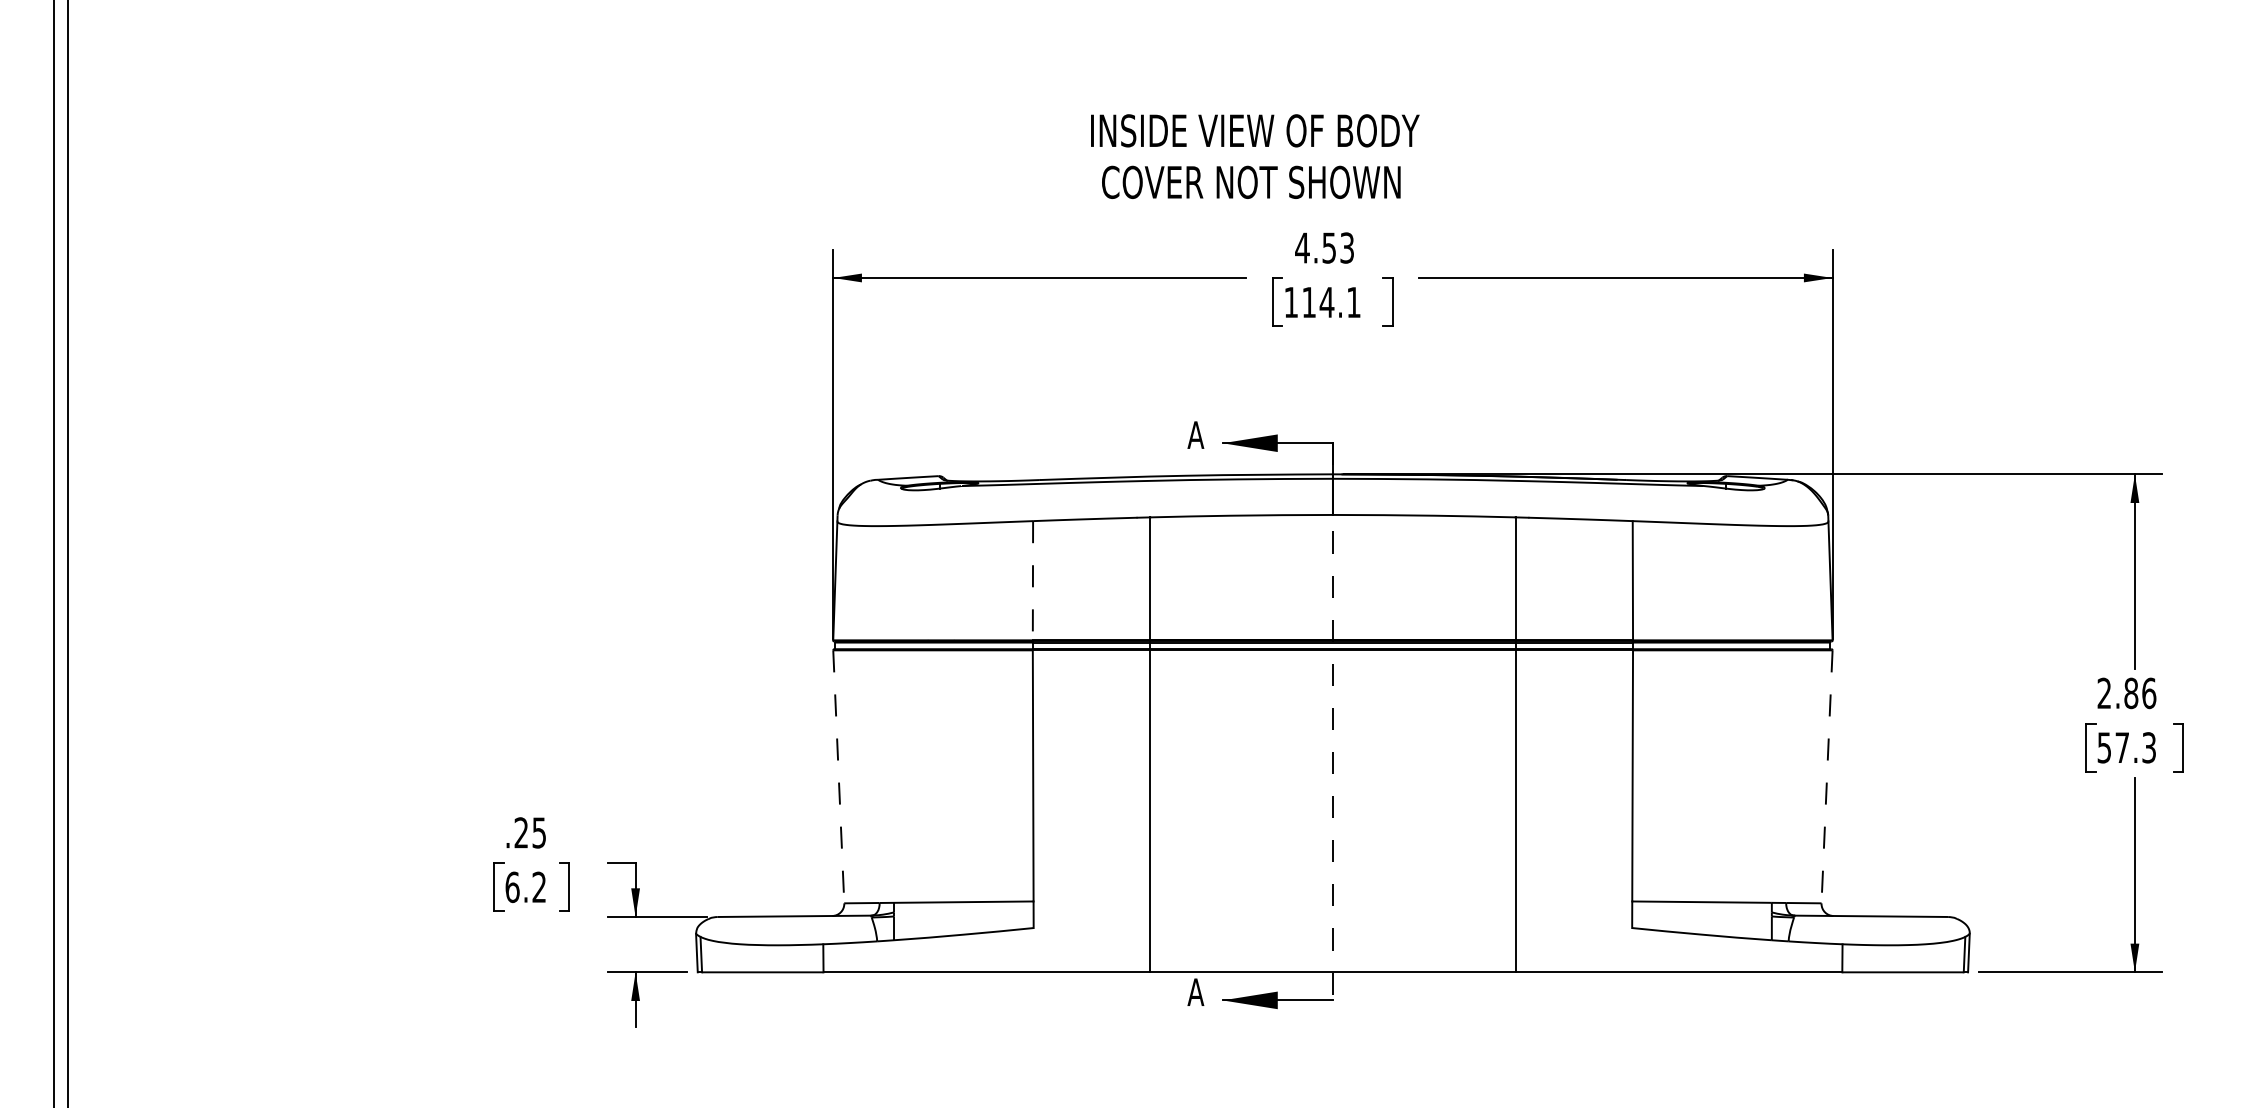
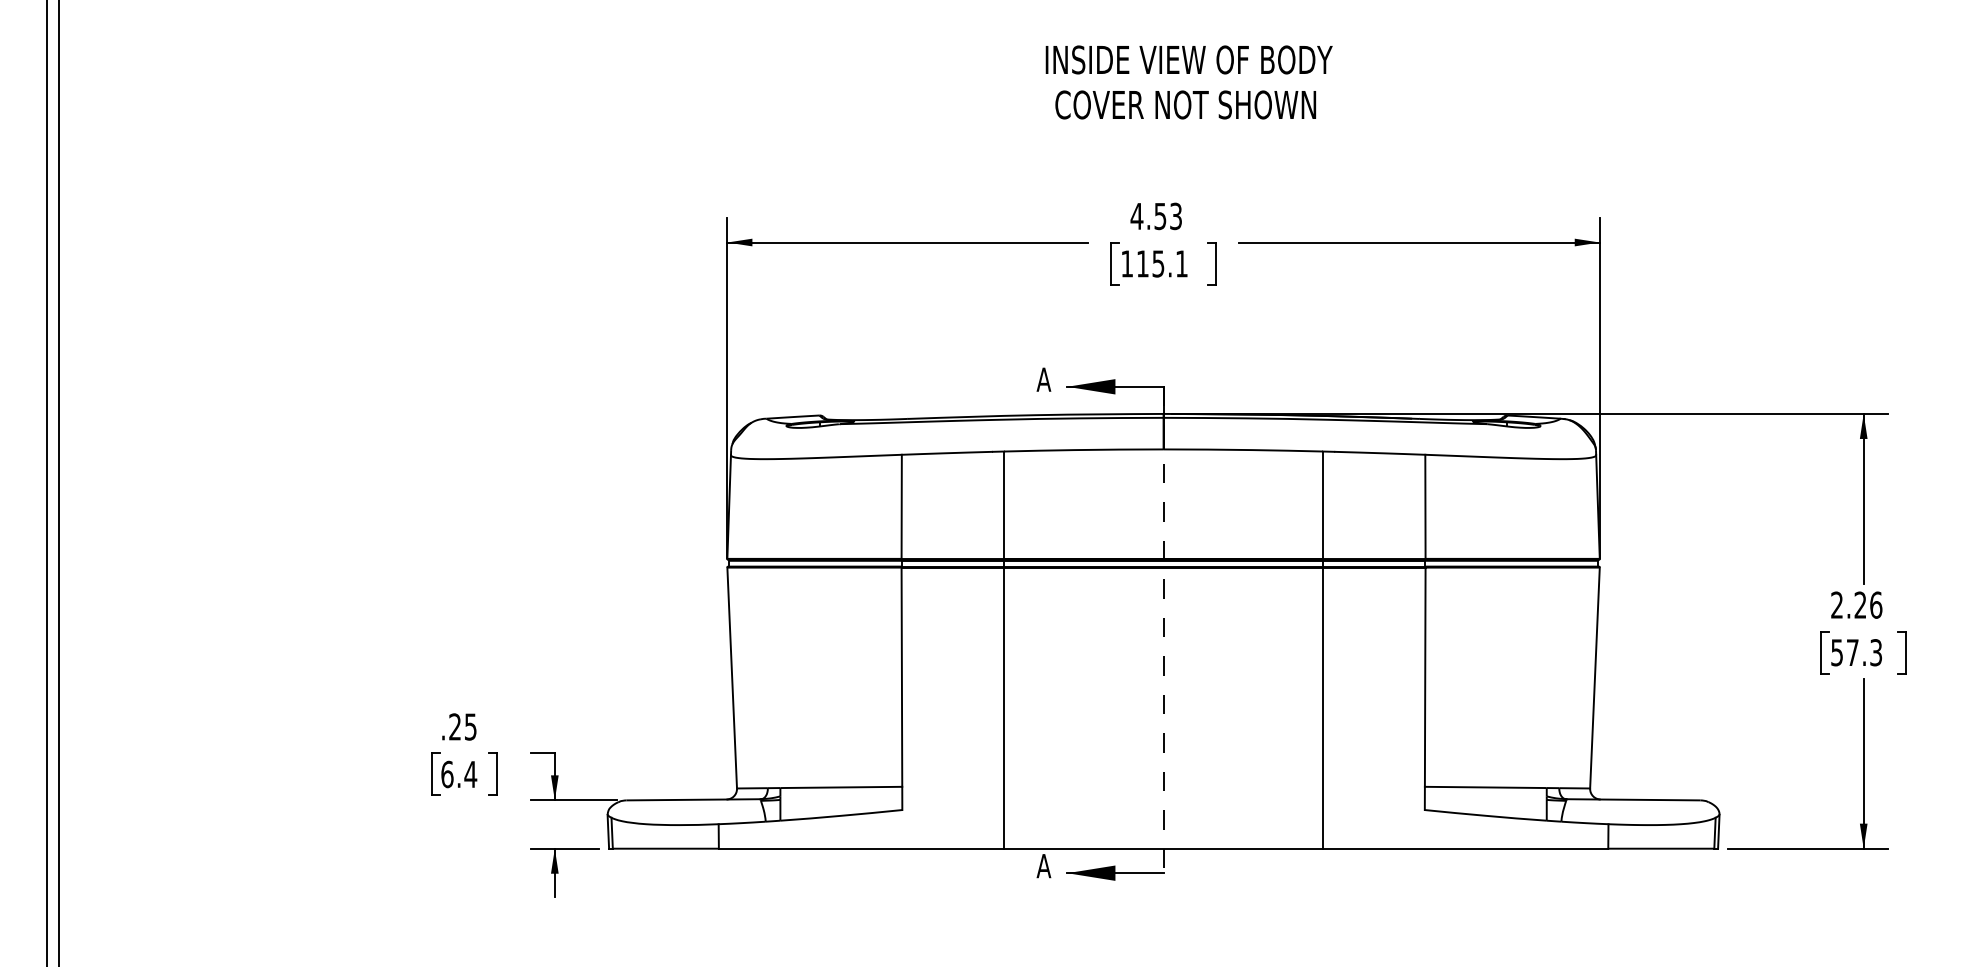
text: (1255, 156) -> (1189, 82), moved
text: (1326, 302) -> (1157, 263), 114.1 -> 115.1
line: (1032, 580) -> (901, 506), dashed -> solid
text: (2131, 693) -> (1860, 605), 2.86 -> 2.26
line: (838, 776) -> (731, 677), dashed -> solid
line: (1827, 776) -> (1595, 677), dashed -> solid
text: (538, 886) -> (470, 773), 6.2 -> 6.4

